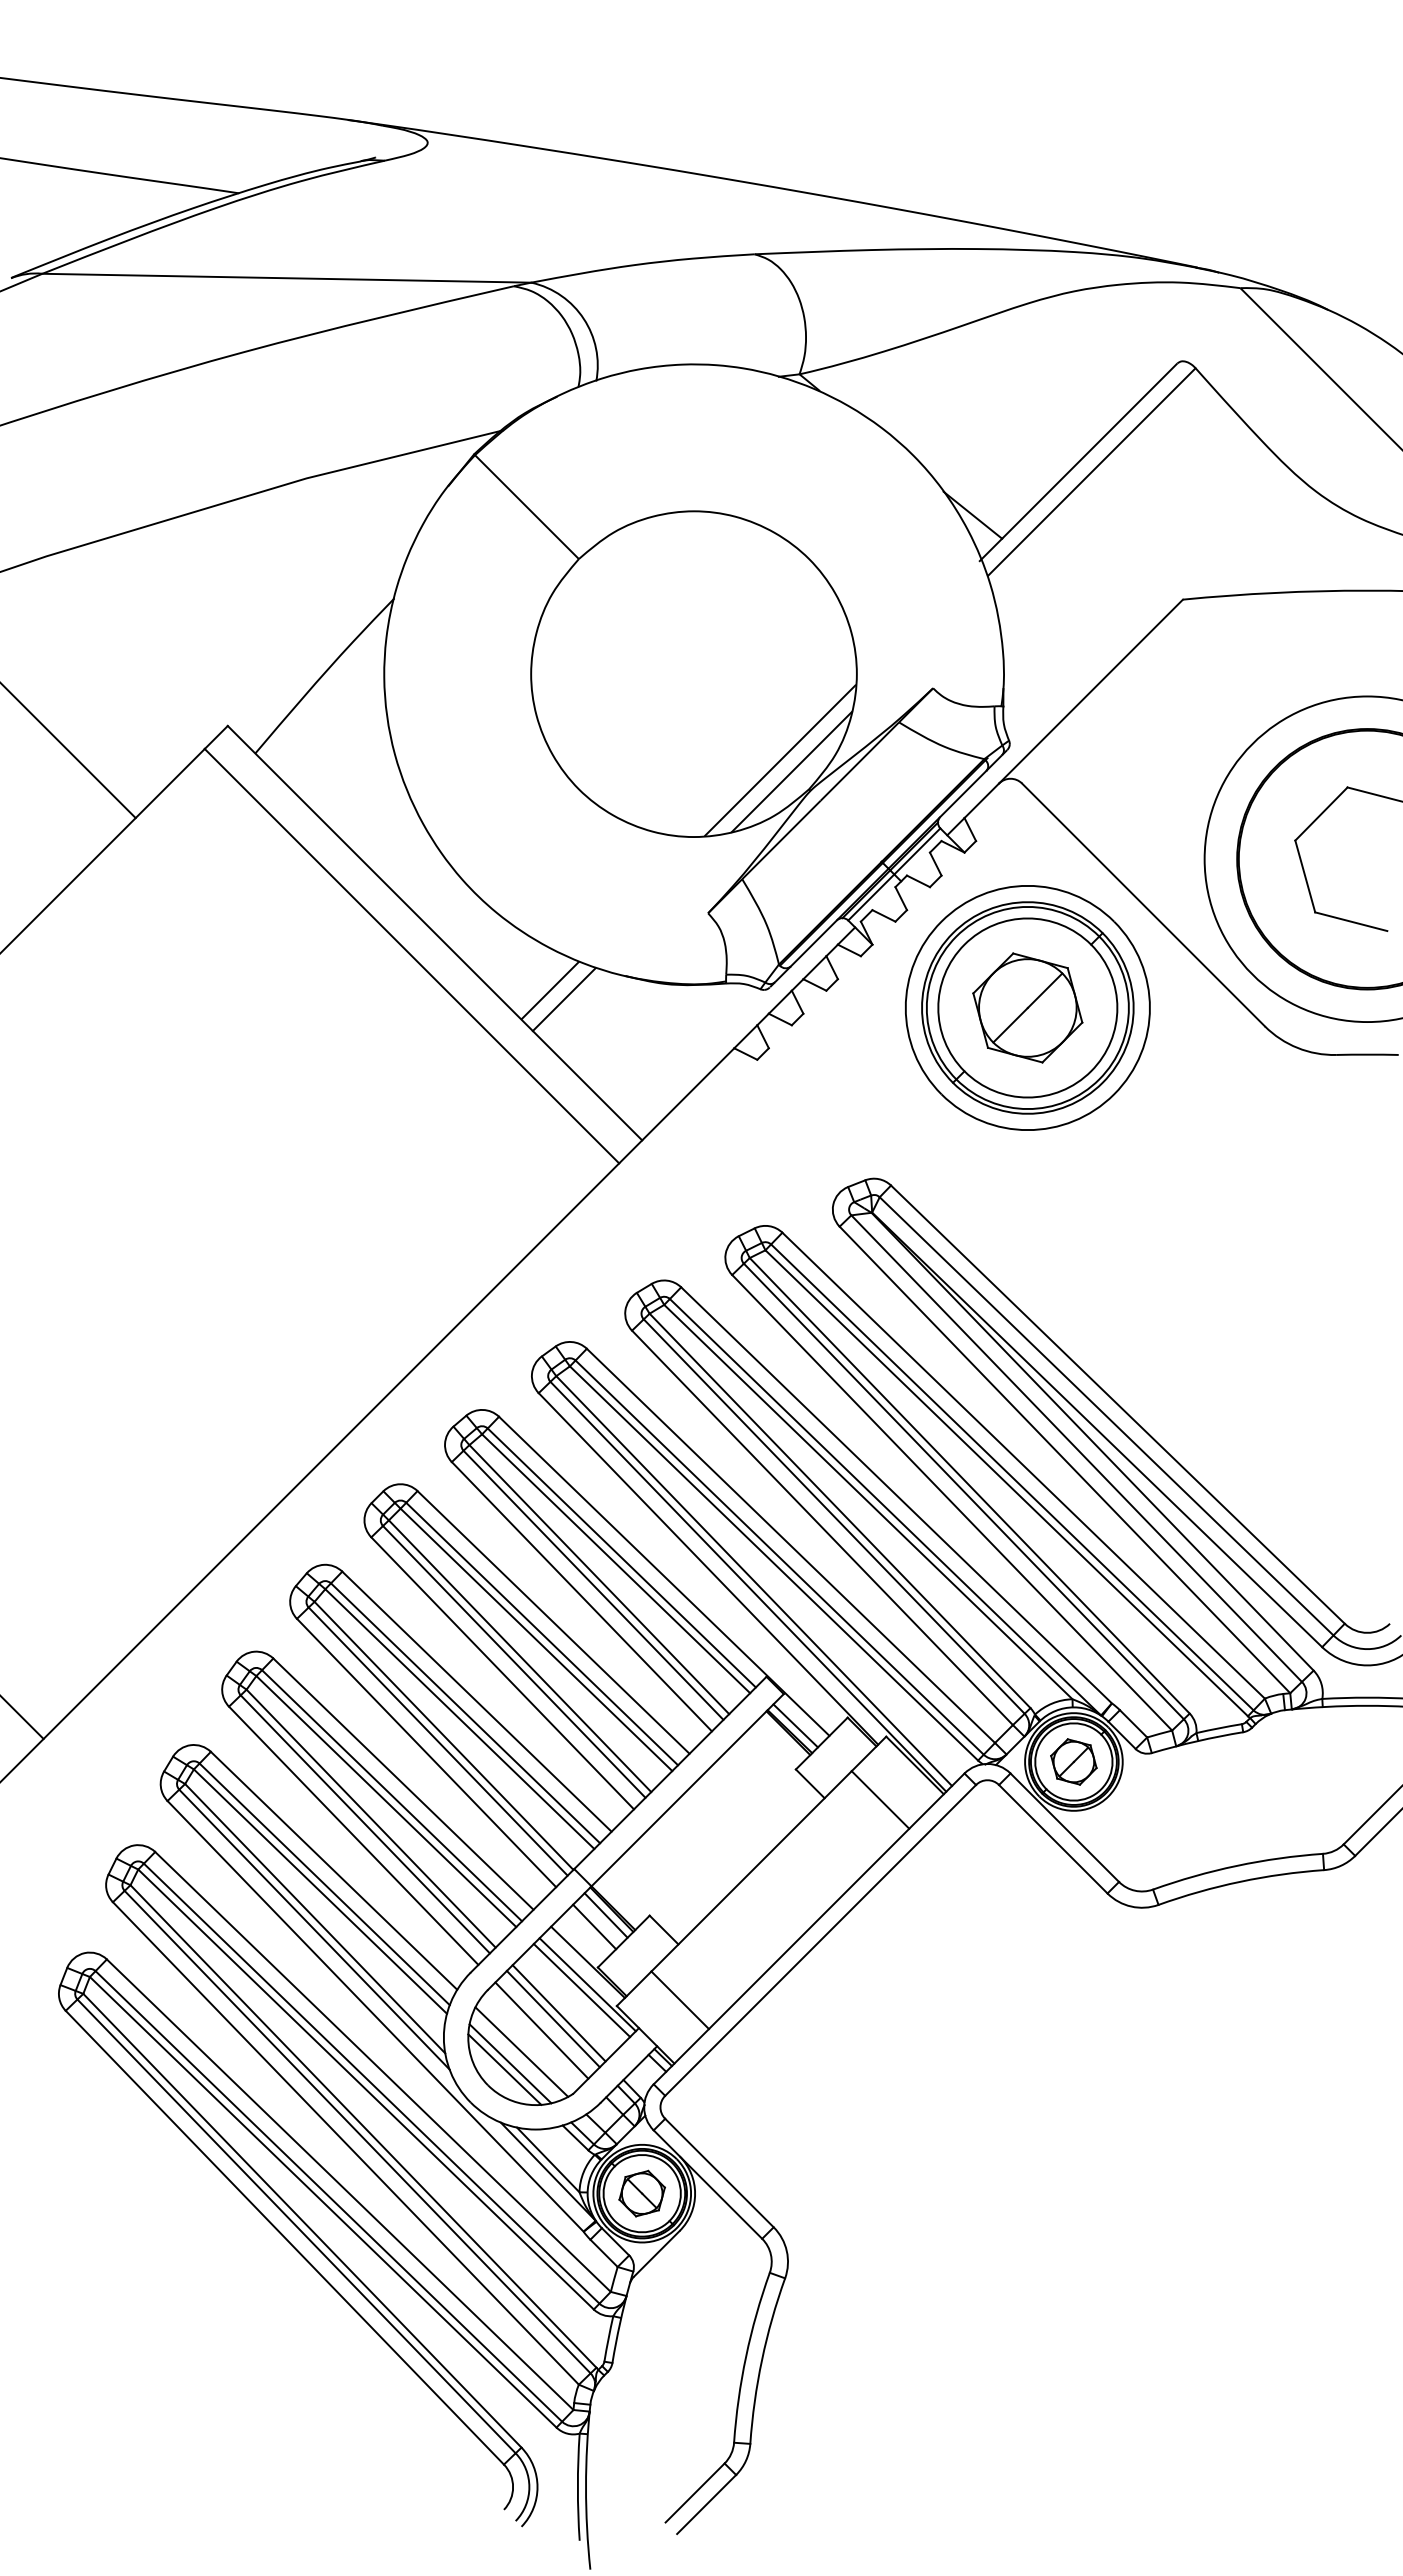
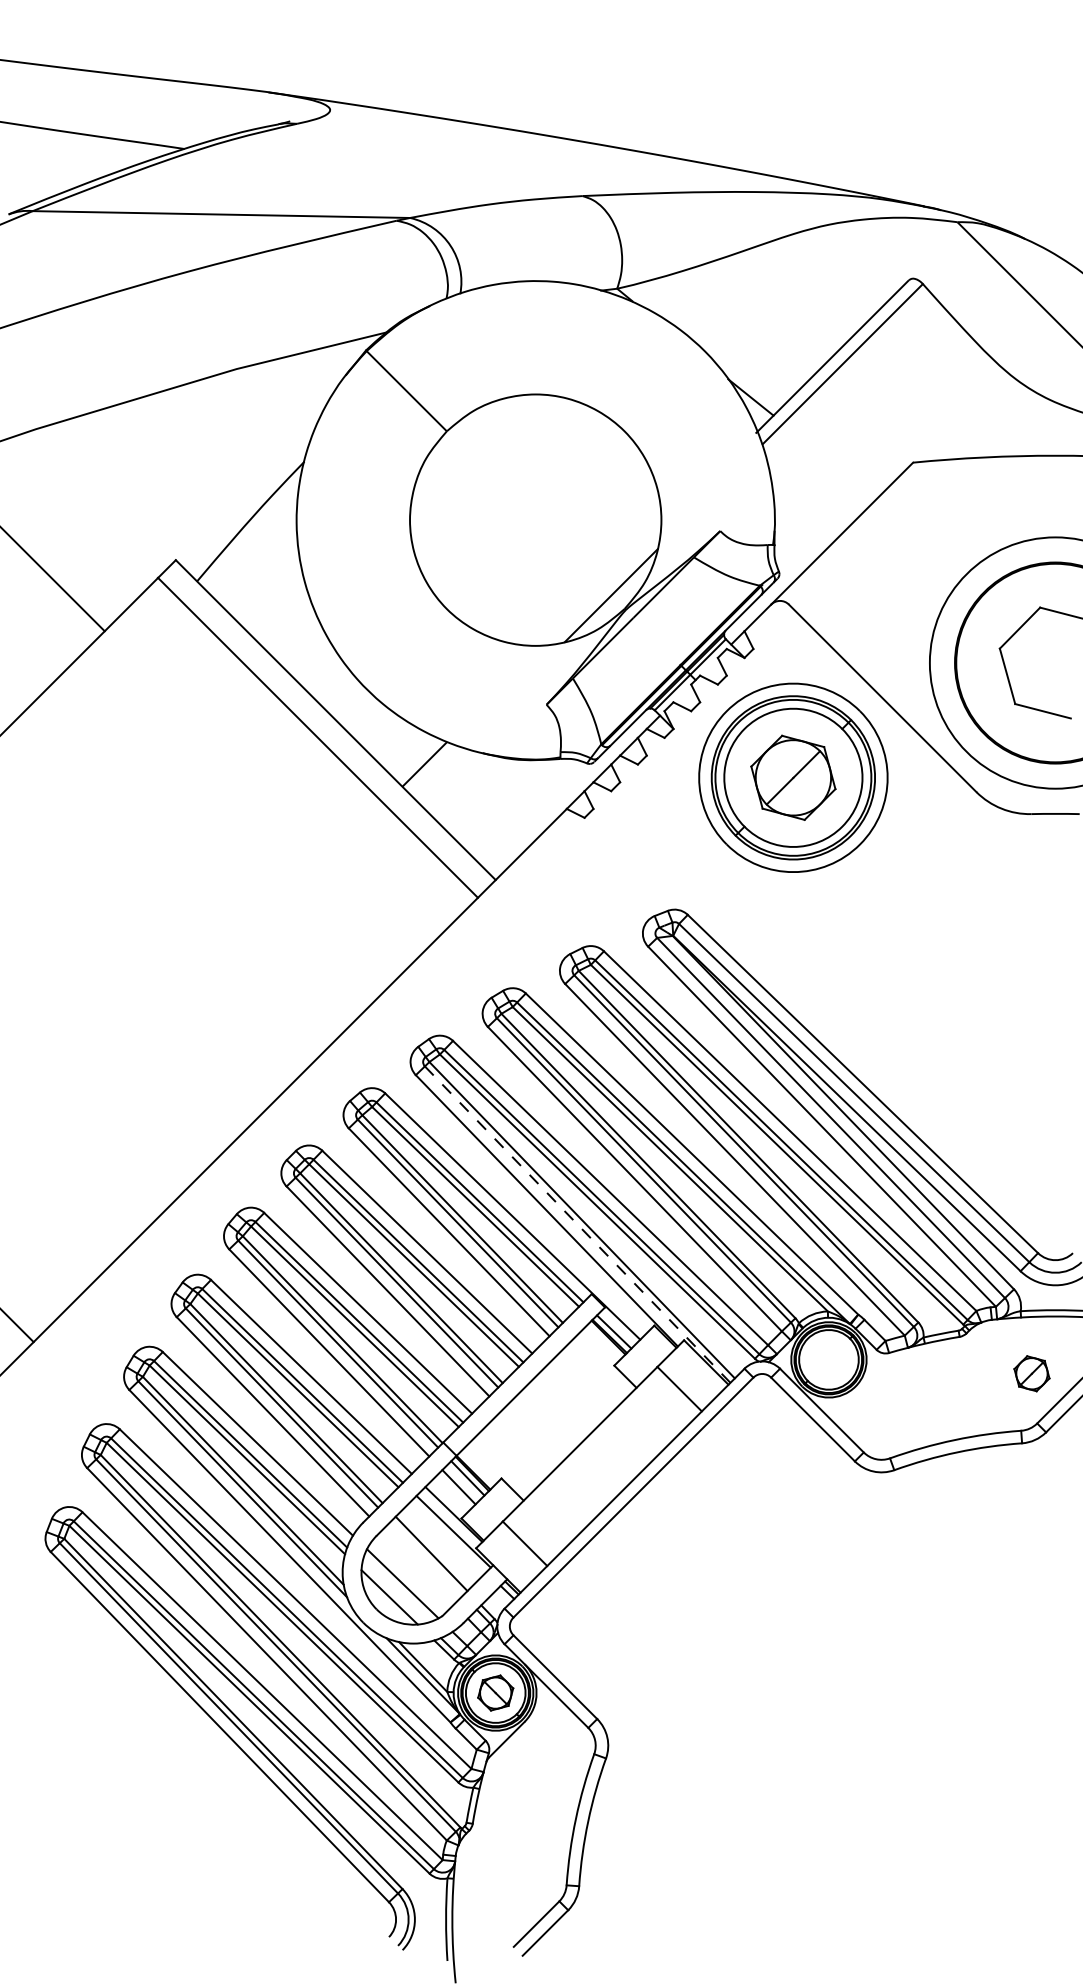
line: (780, 760) -> (602, 586), removed
line: (563, 999) -> (434, 771), removed
line: (748, 1586) -> (577, 1224), solid -> dashed
part: (1073, 1761) -> (1031, 1373), moved
line: (581, 1990) -> (448, 1536), removed
line: (552, 2018) -> (426, 1557), removed
line: (541, 2030) -> (417, 1567), removed
line: (510, 2063) -> (394, 1592), removed

